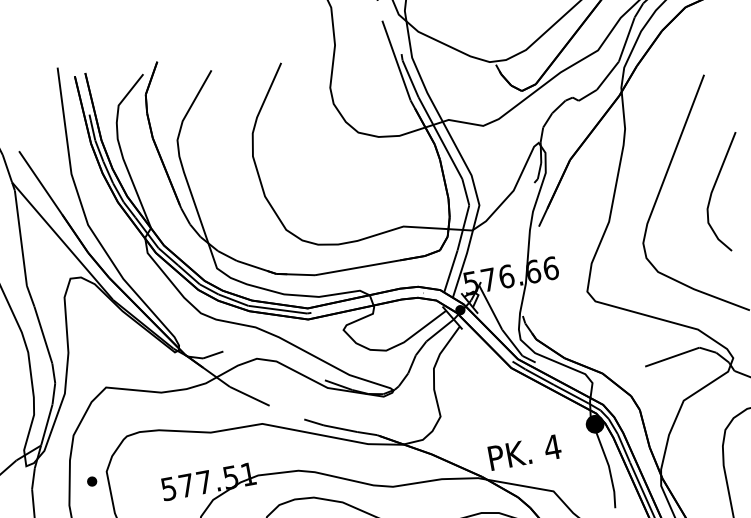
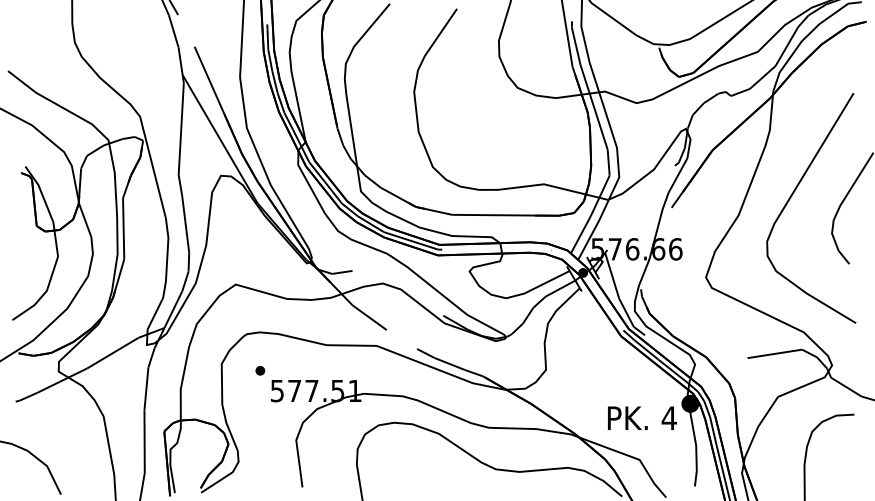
text: (524, 451) -> (642, 417), moved
part: (92, 481) -> (260, 370), moved

